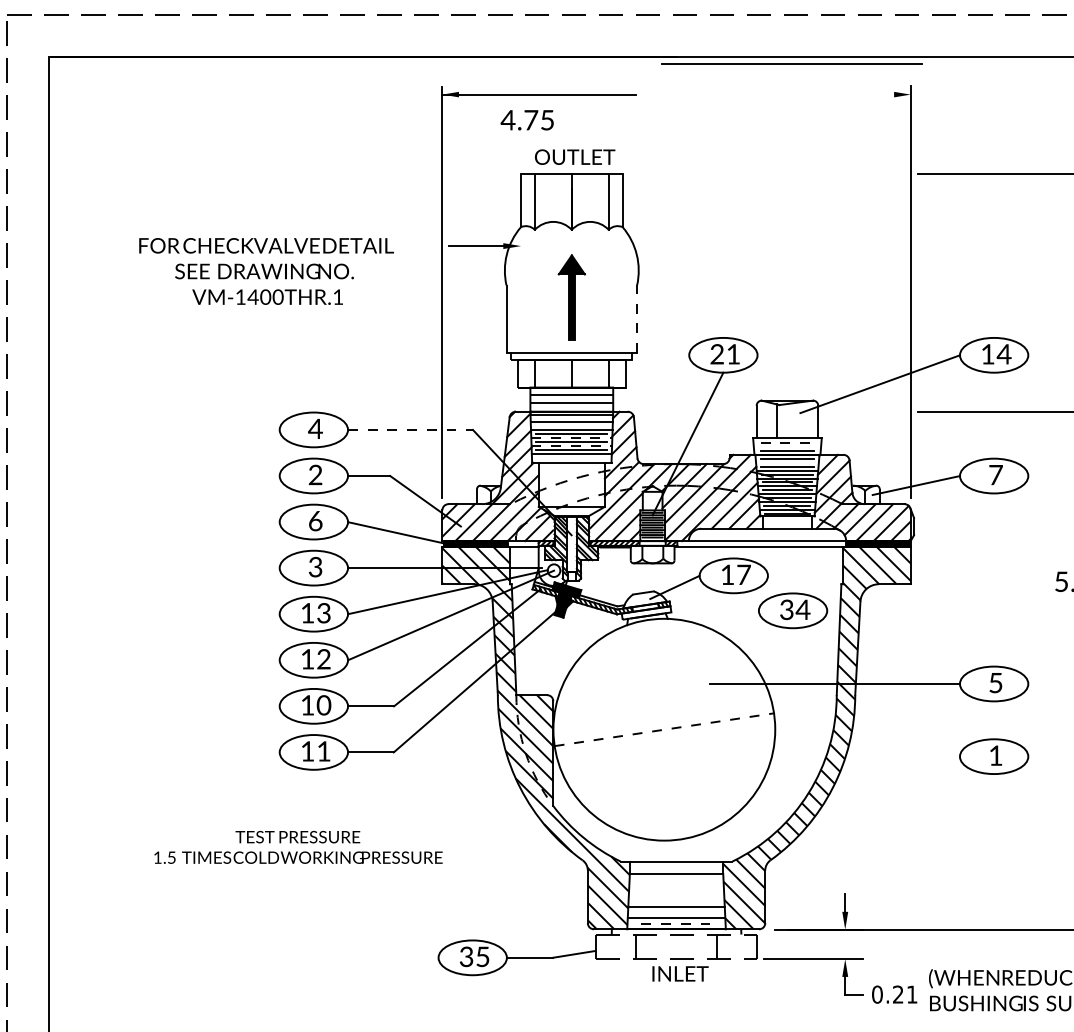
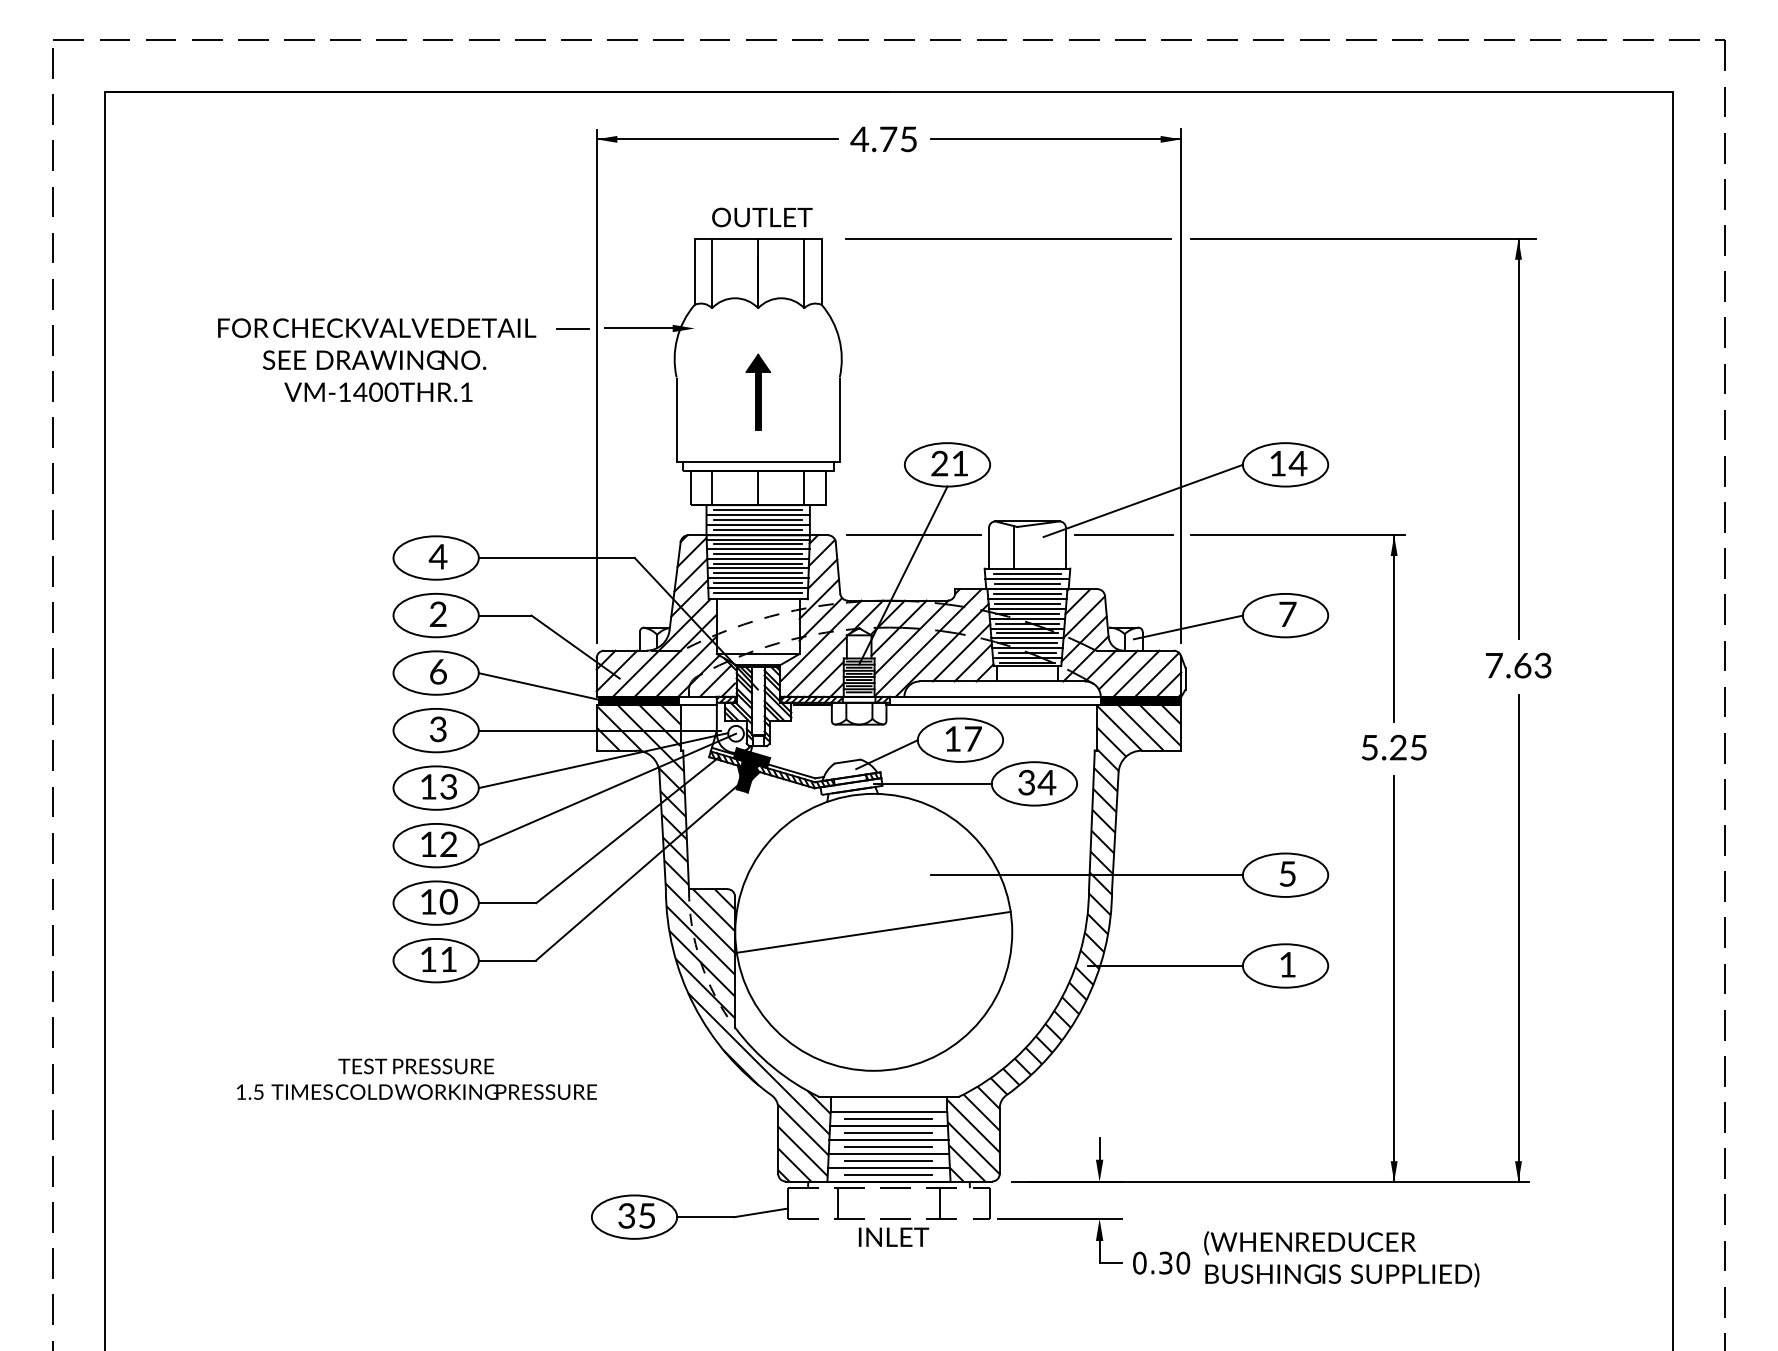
line: (791, 63) -> (1008, 238), moved
line: (809, 94) -> (1055, 139), added
text: (527, 120) -> (883, 139), moved
line: (423, 246) -> (572, 328), added
part: (571, 296) -> (757, 391), size x0.71
line: (636, 318) -> (839, 419), dashed -> solid
line: (572, 391) -> (758, 510), added
line: (572, 399) -> (758, 519), added
line: (572, 407) -> (758, 529), added
line: (696, 411) -> (913, 535), added
line: (864, 411) -> (1123, 535), added
line: (572, 418) -> (758, 543), added
line: (572, 426) -> (758, 553), added
line: (410, 430) -> (556, 558), dashed -> solid
line: (572, 438) -> (758, 568), dashed -> solid
line: (787, 442) -> (1027, 573), dashed -> solid
line: (572, 446) -> (758, 578), dashed -> solid
line: (787, 446) -> (1027, 578), added
line: (572, 458) -> (758, 593), added
line: (787, 462) -> (1027, 598), added
line: (711, 610) -> (932, 783), added
line: (664, 729) -> (874, 932), dashed -> solid
line: (897, 757) -> (1164, 966), added
line: (676, 879) -> (888, 1119), added
line: (676, 885) -> (888, 1126), added
line: (676, 890) -> (888, 1133), added
line: (676, 895) -> (888, 1139), added
line: (676, 901) -> (888, 1146), added
line: (676, 912) -> (888, 1160), added
line: (676, 923) -> (888, 1174), dashed -> solid
text: (905, 994) -> (1174, 1262), 0.21 -> 0.30

